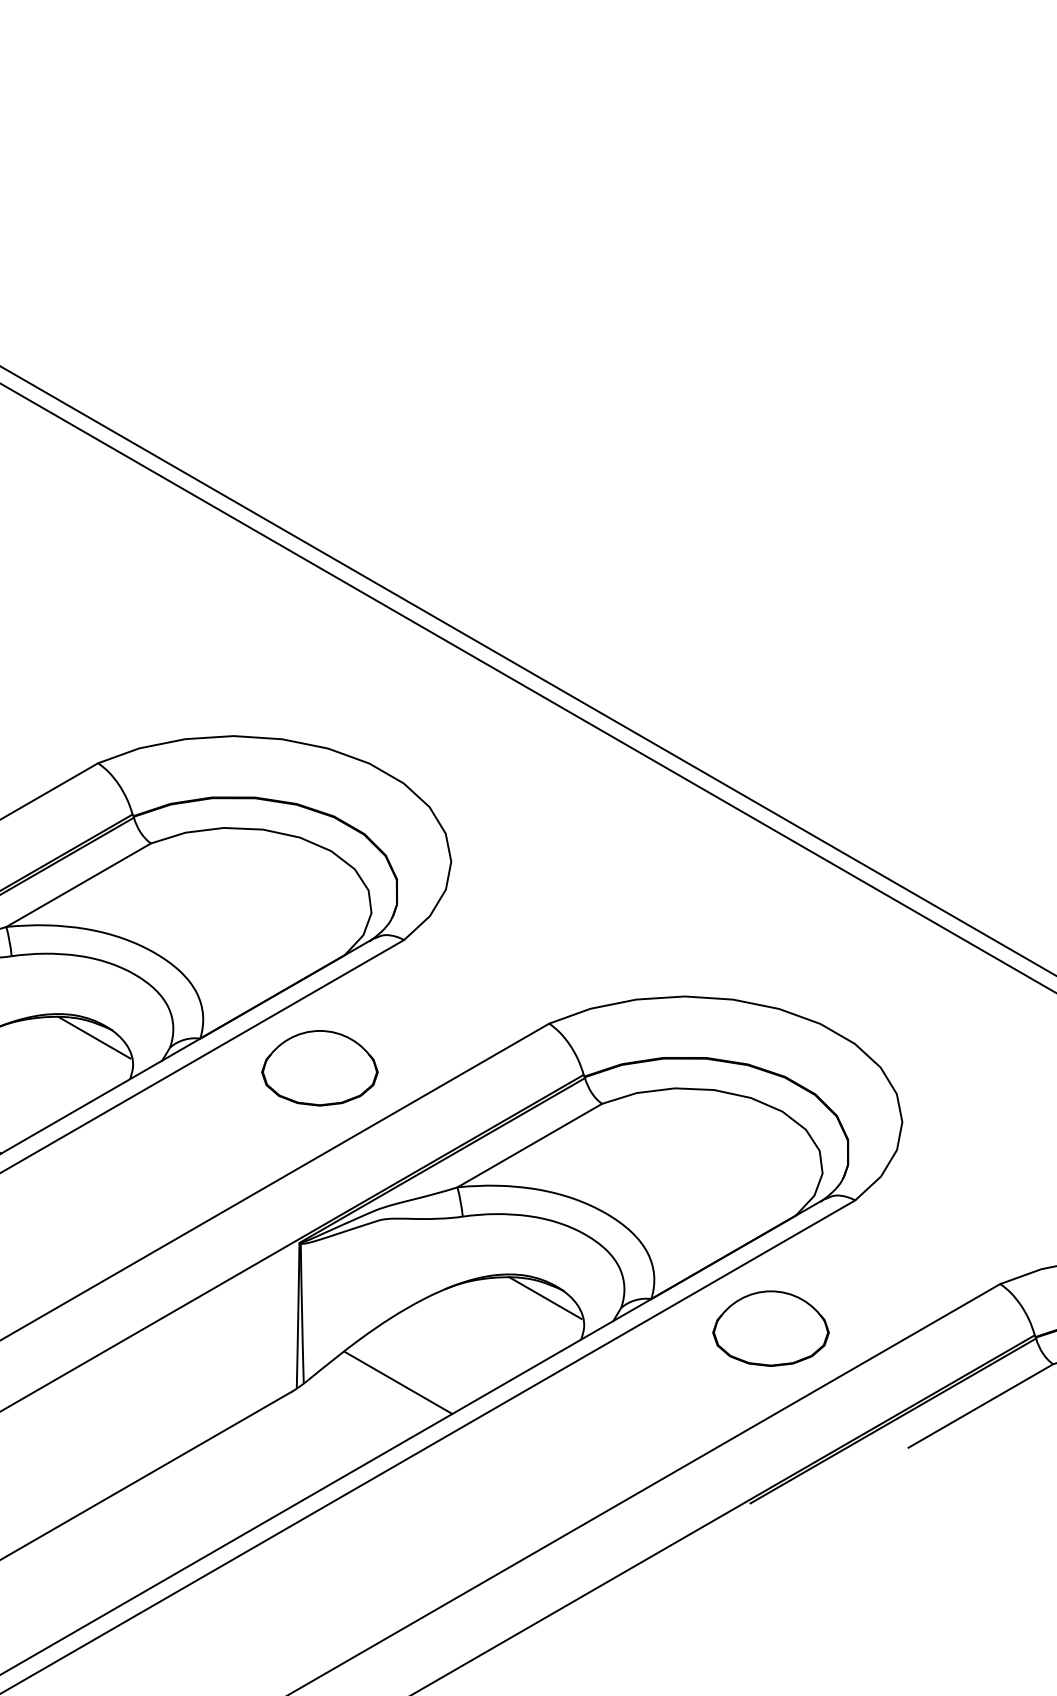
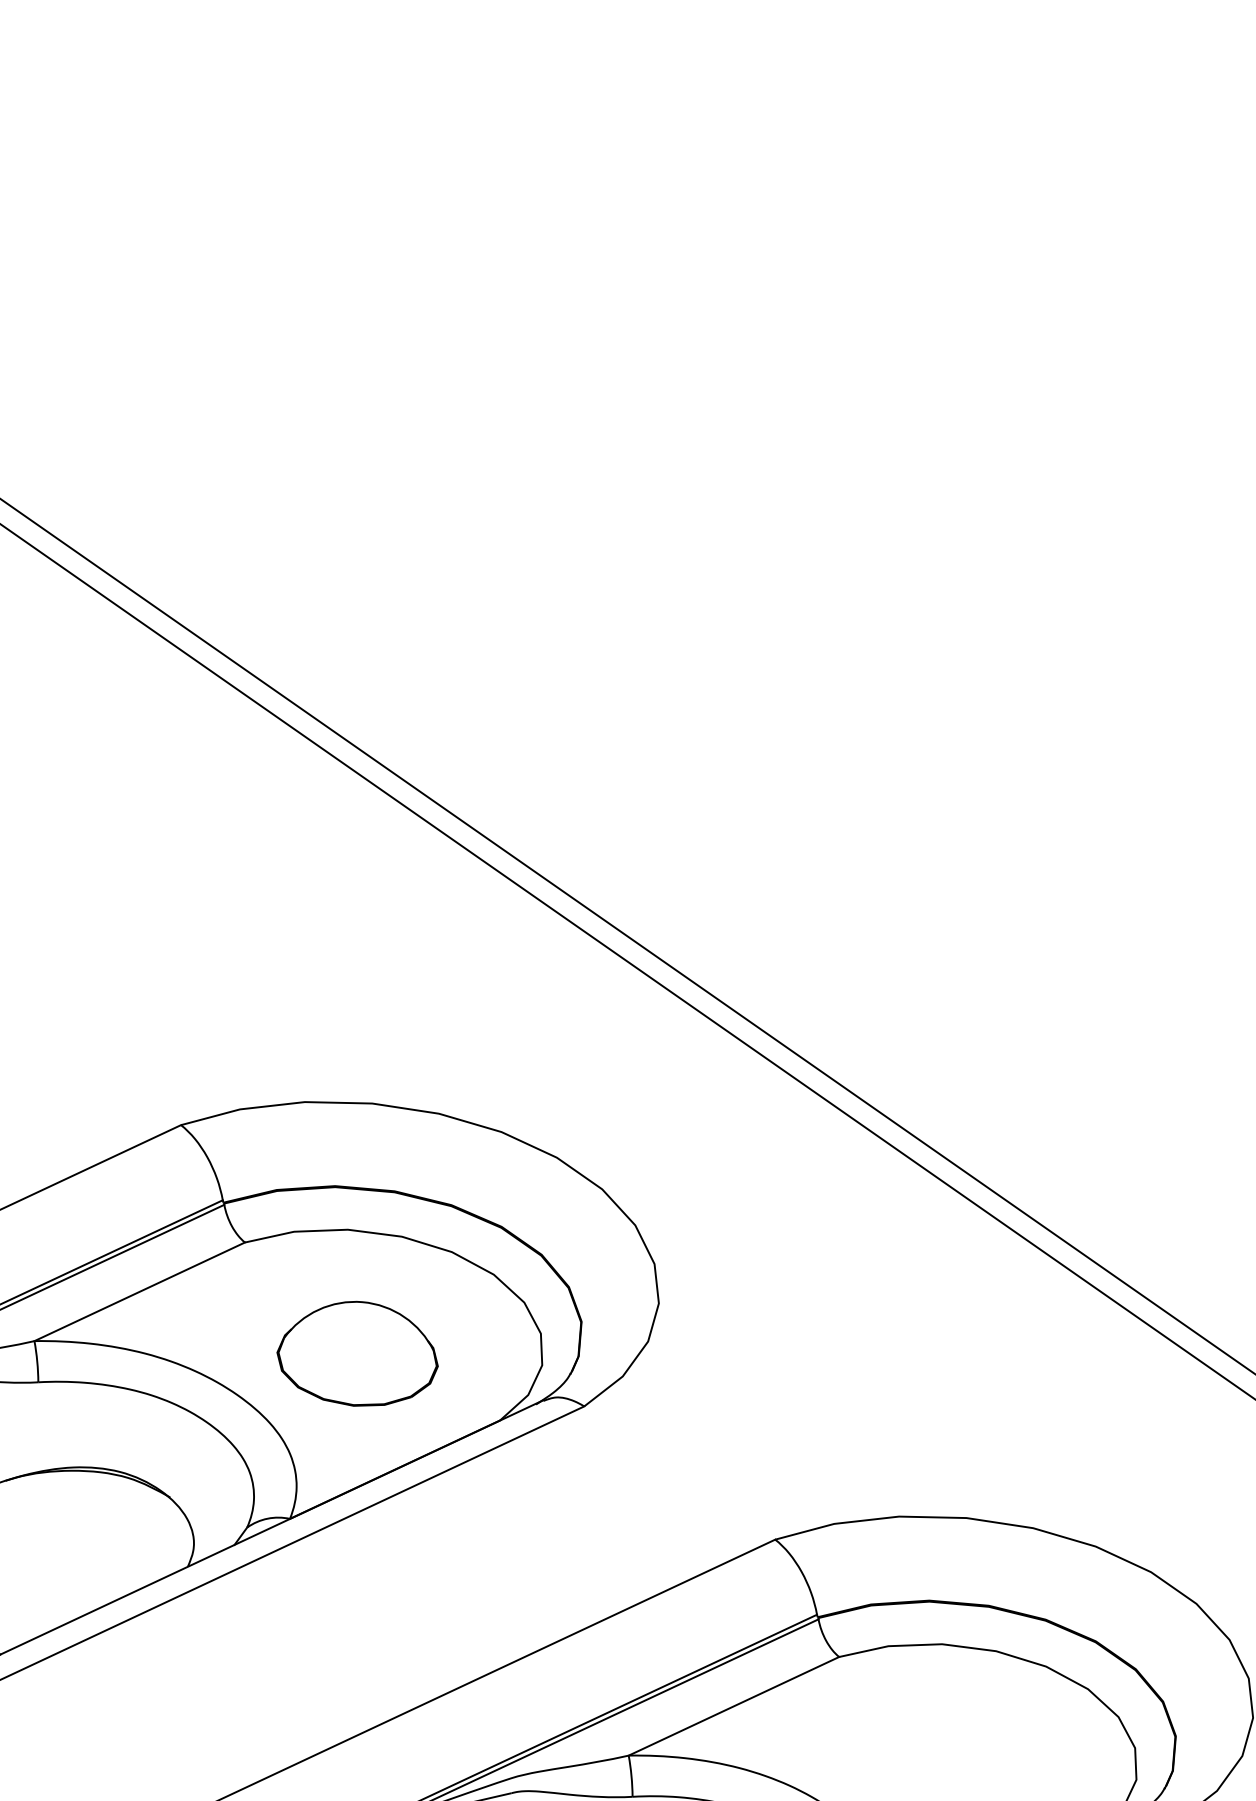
line: (94, 1037) -> (143, 1504), removed
part: (319, 1068) -> (357, 1354), moved

